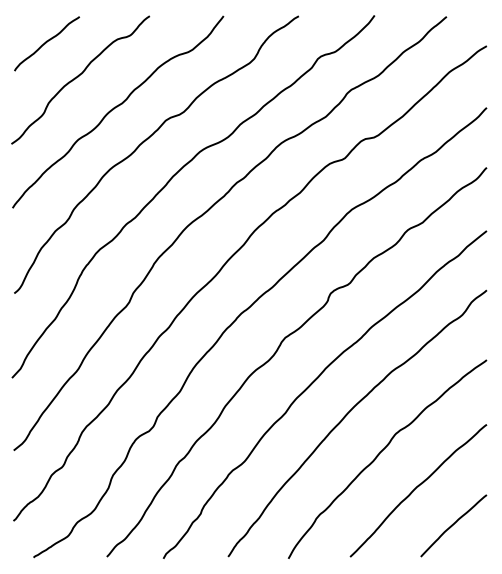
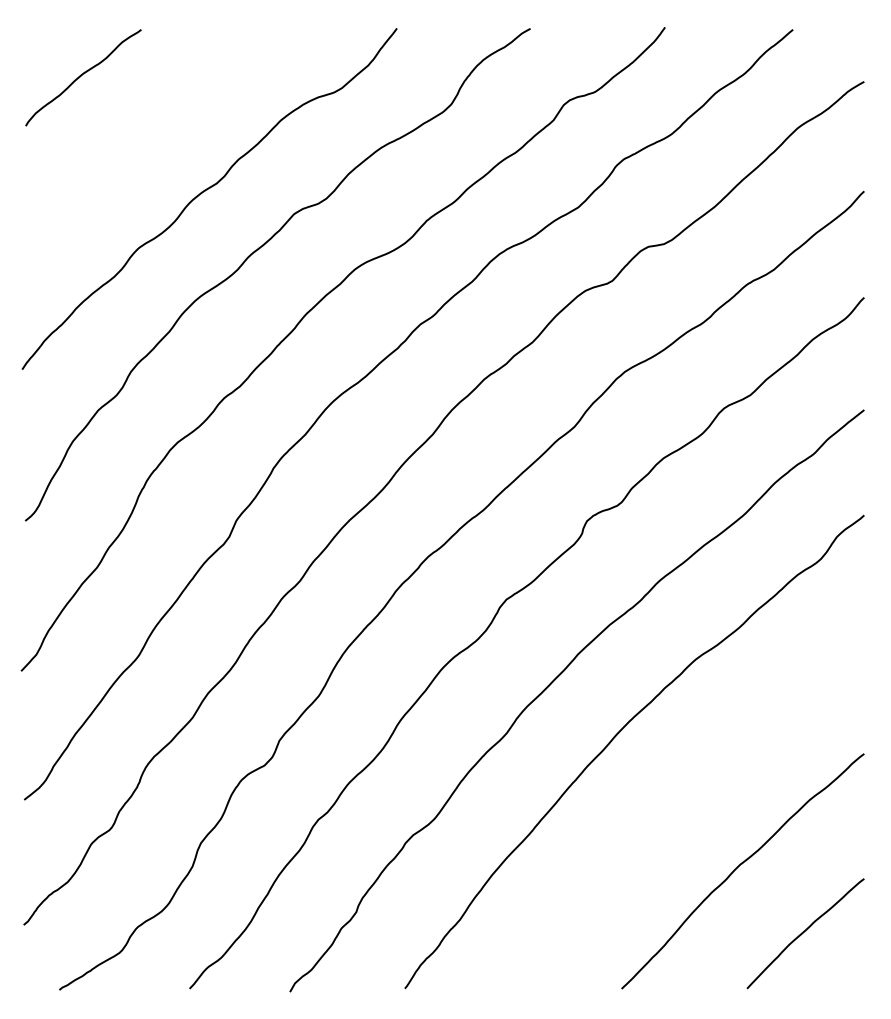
curve: (78, 77) -> (139, 137), removed
curve: (381, 452) -> (677, 803), removed

